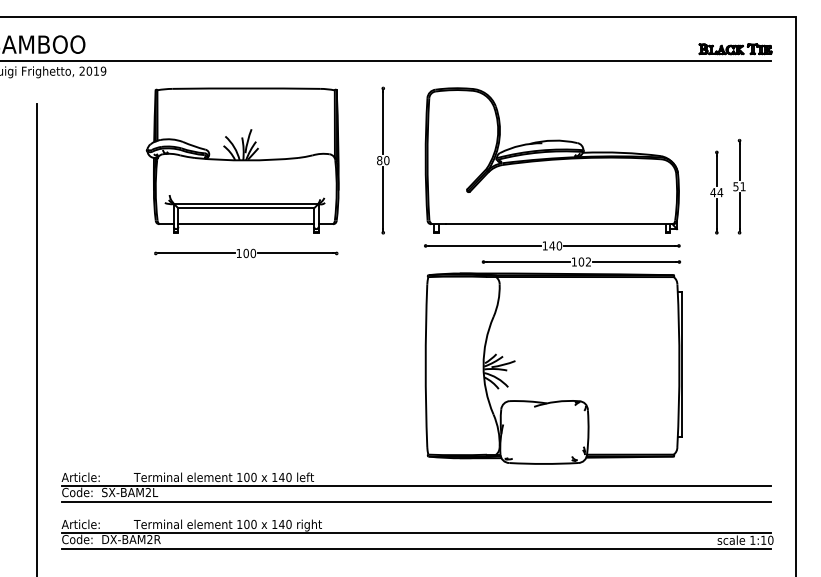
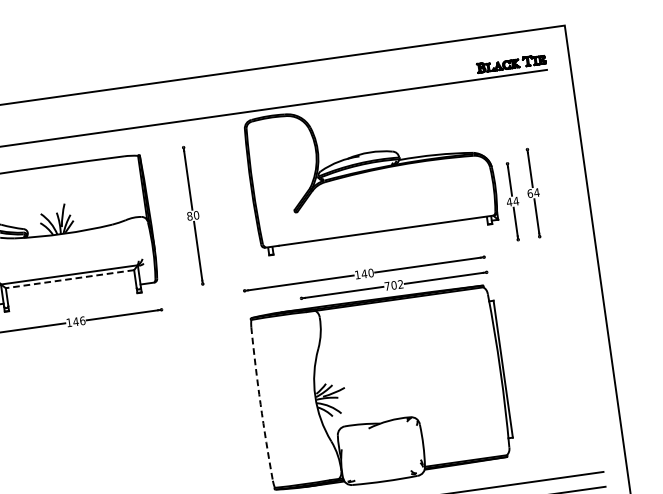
part: (551, 160) -> (370, 171), moved
text: (739, 186) -> (533, 192), 51 -> 64
line: (246, 208) -> (70, 279), solid -> dashed
line: (246, 224) -> (72, 294), removed
text: (249, 253) -> (79, 321), 100 -> 146
text: (573, 261) -> (386, 285), 102 -> 702
arc: (425, 365) -> (260, 403), solid -> dashed

